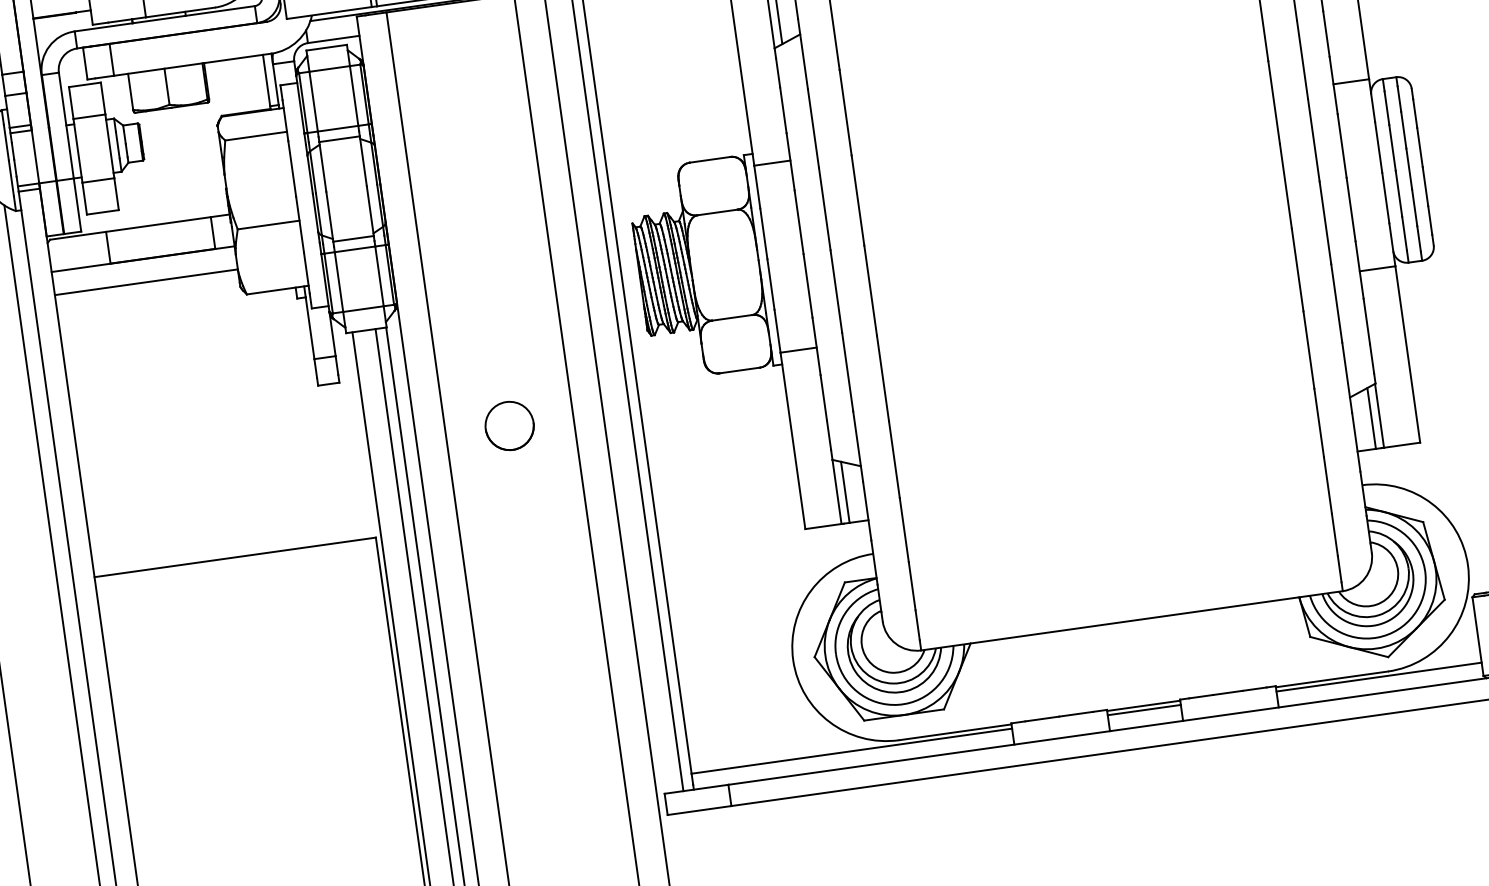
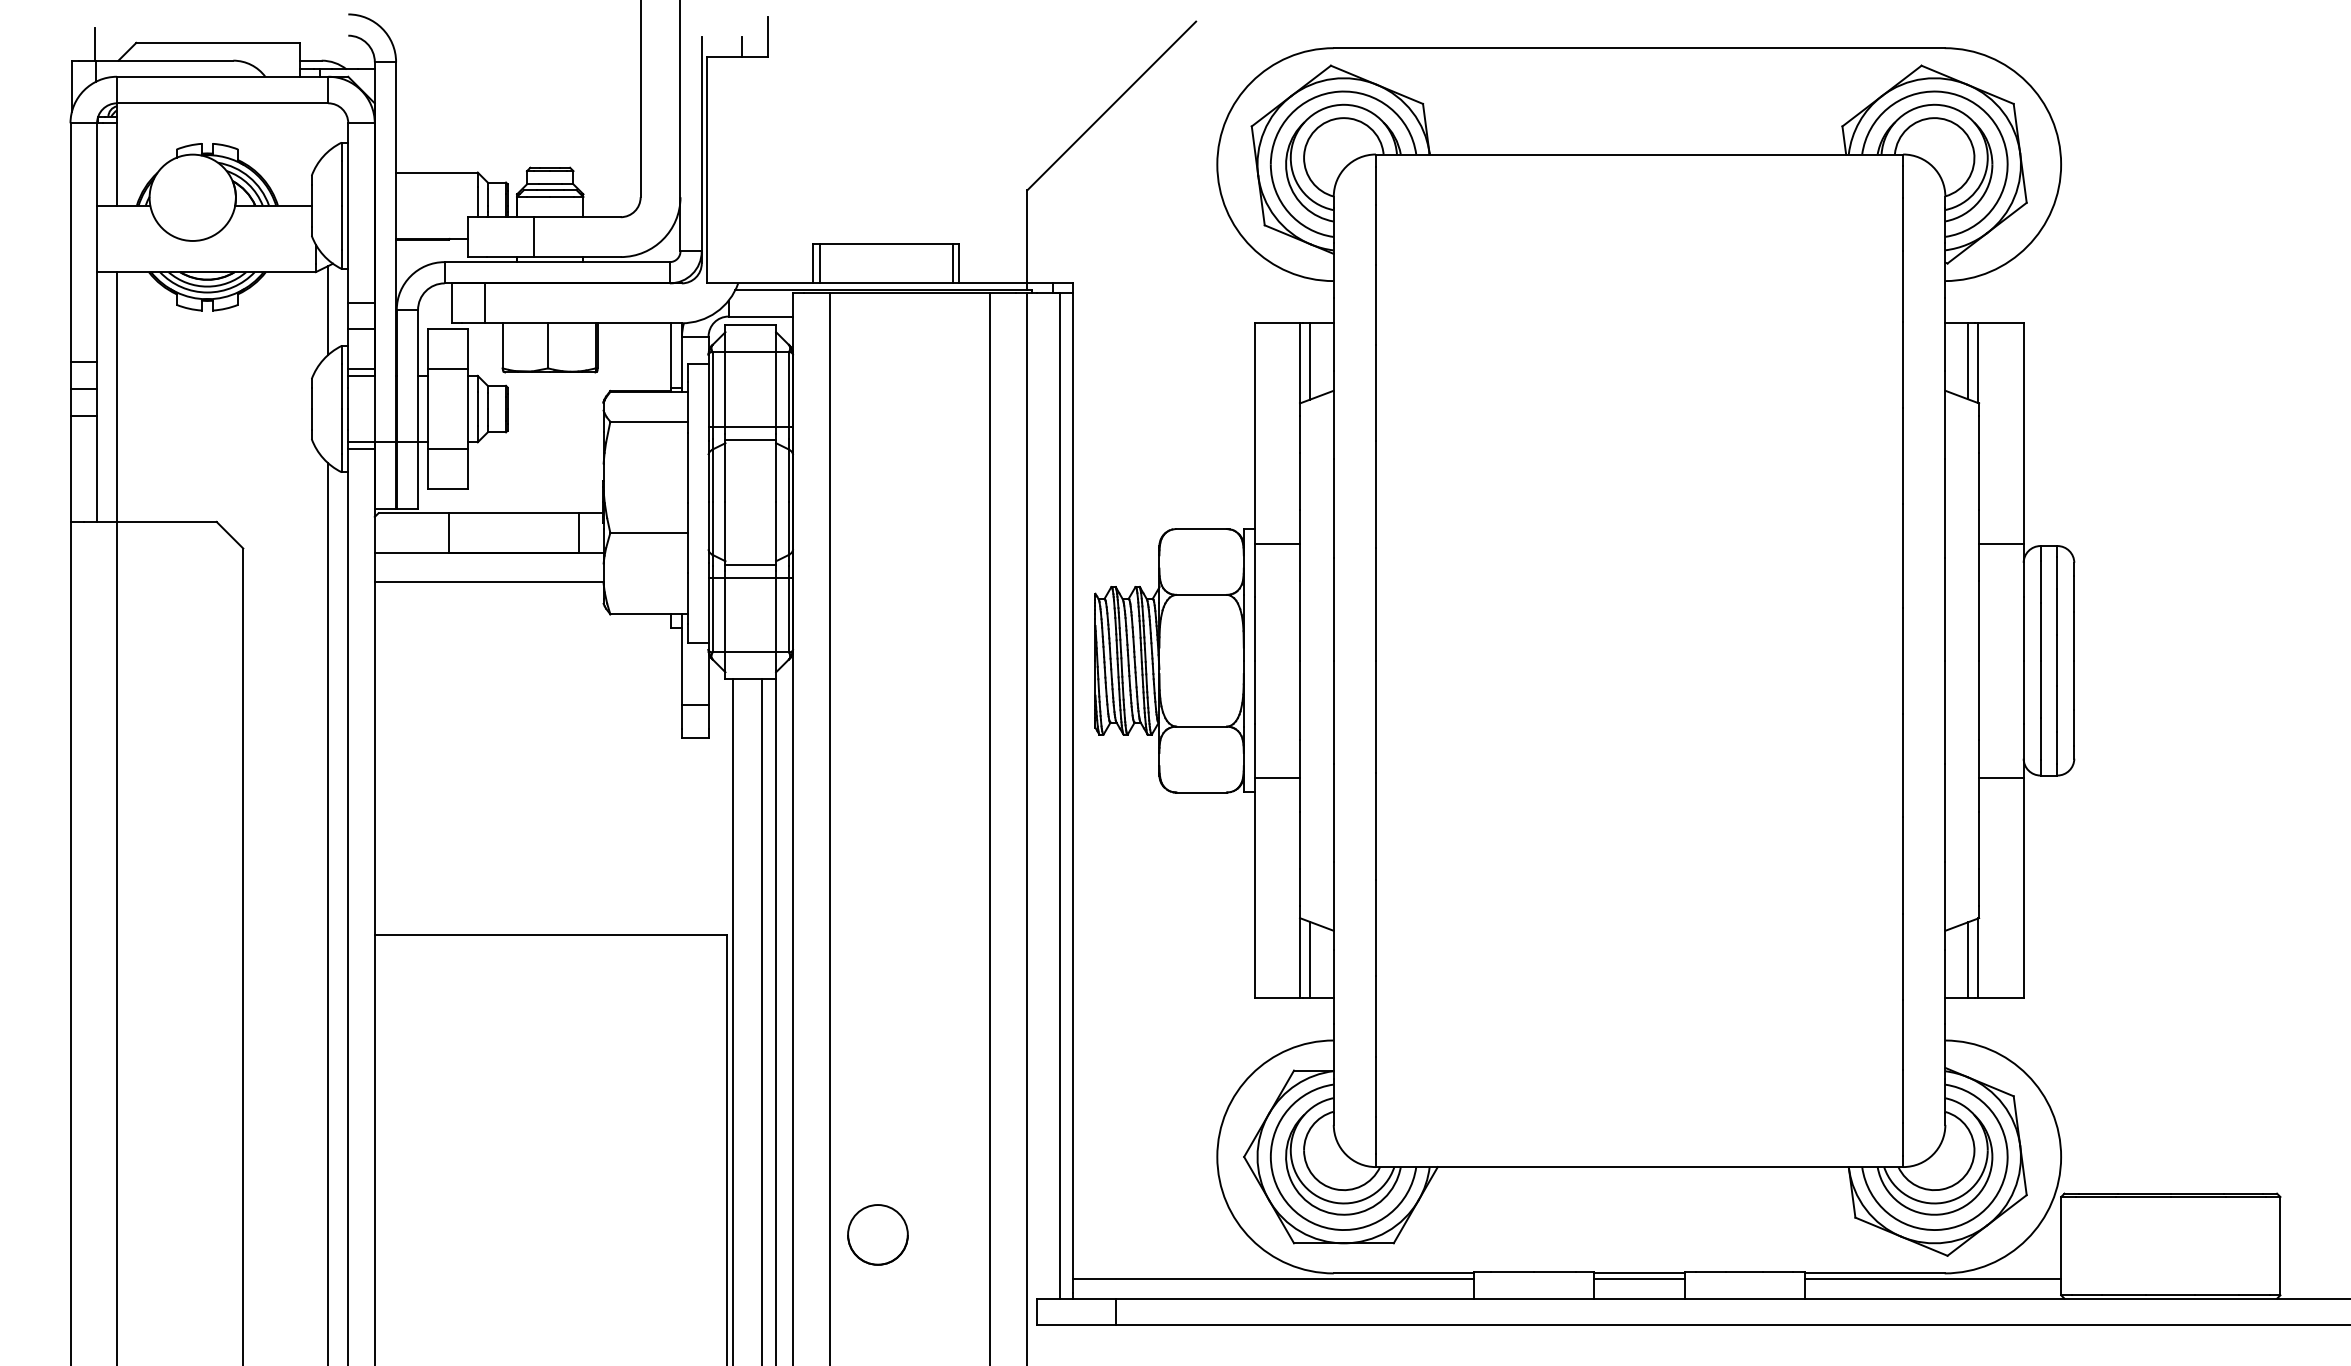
circle: (509, 425) -> (877, 1234), moved

